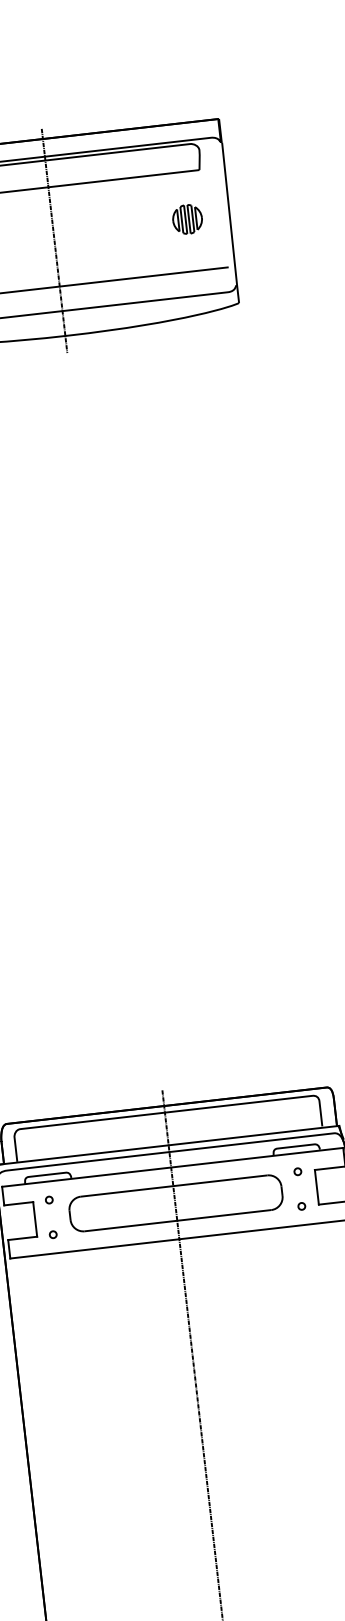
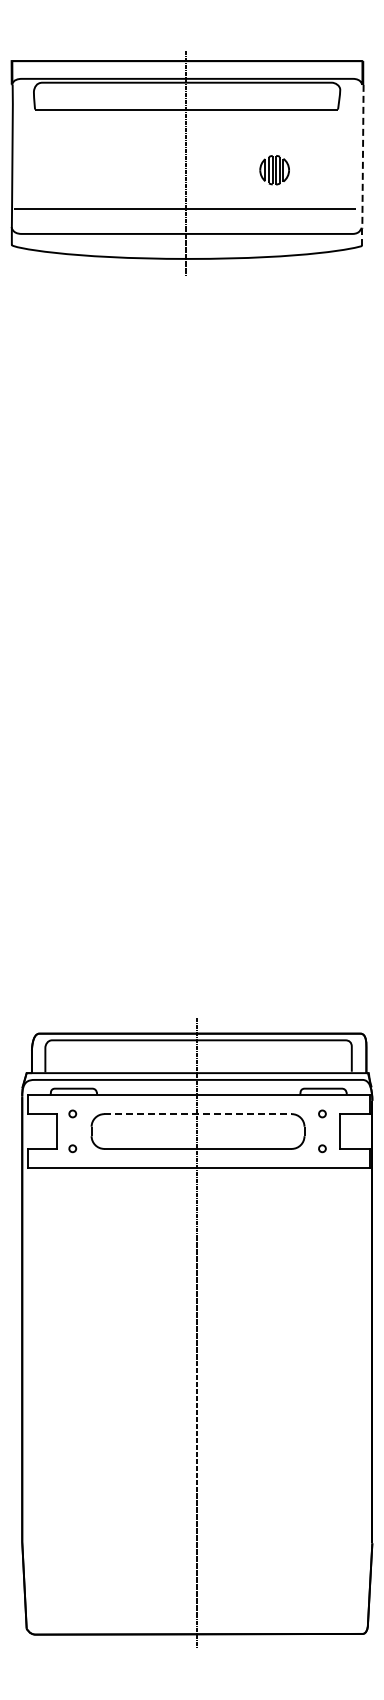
part: (187, 219) -> (274, 170), moved
line: (230, 222) -> (362, 165), solid -> dashed
line: (174, 1186) -> (198, 1114), solid -> dashed

